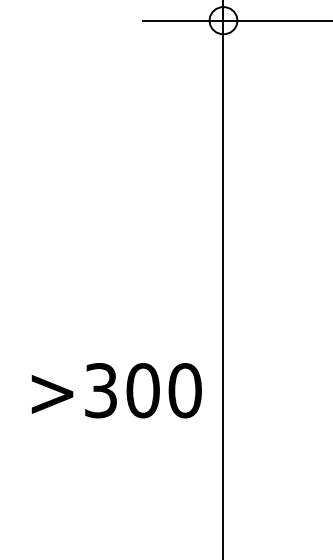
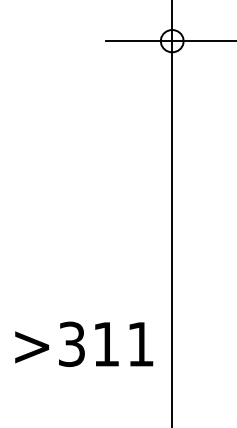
text: (163, 390) -> (123, 344), >300 -> >311

